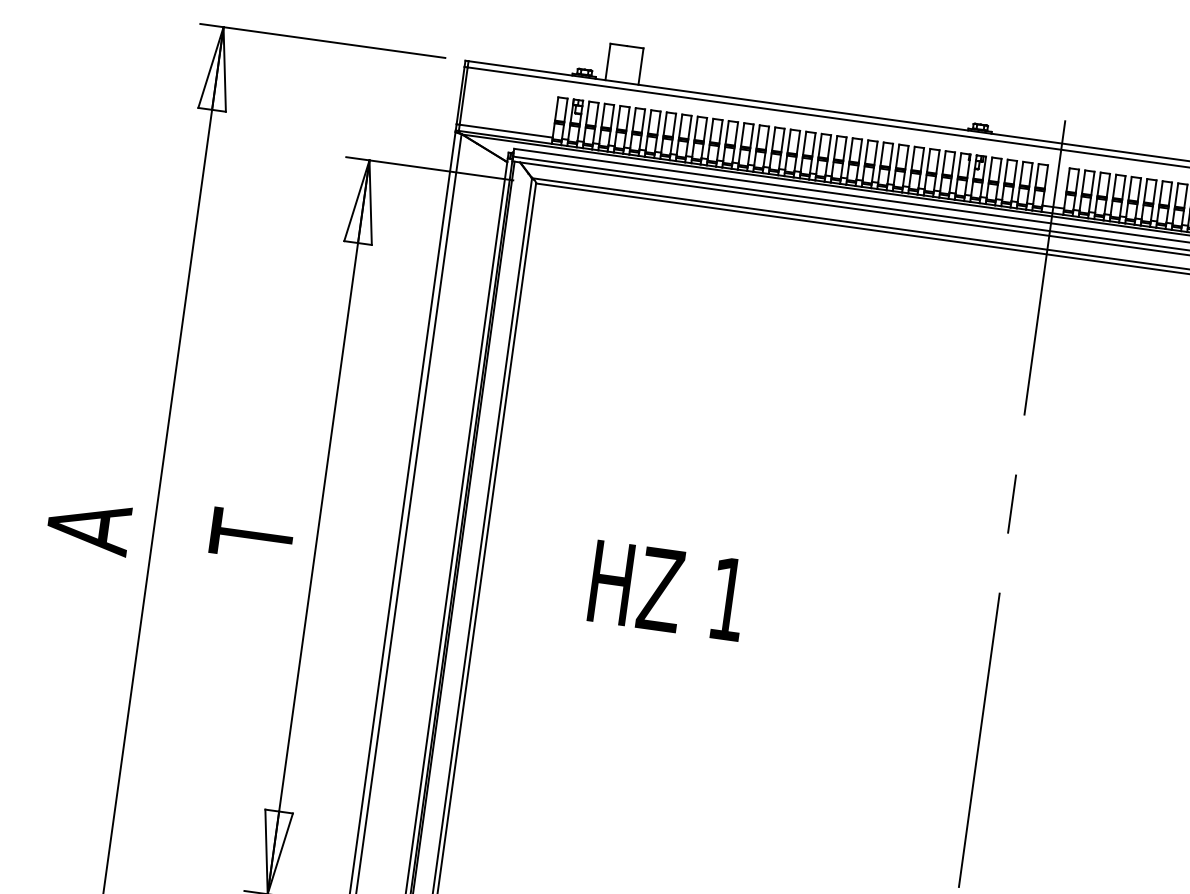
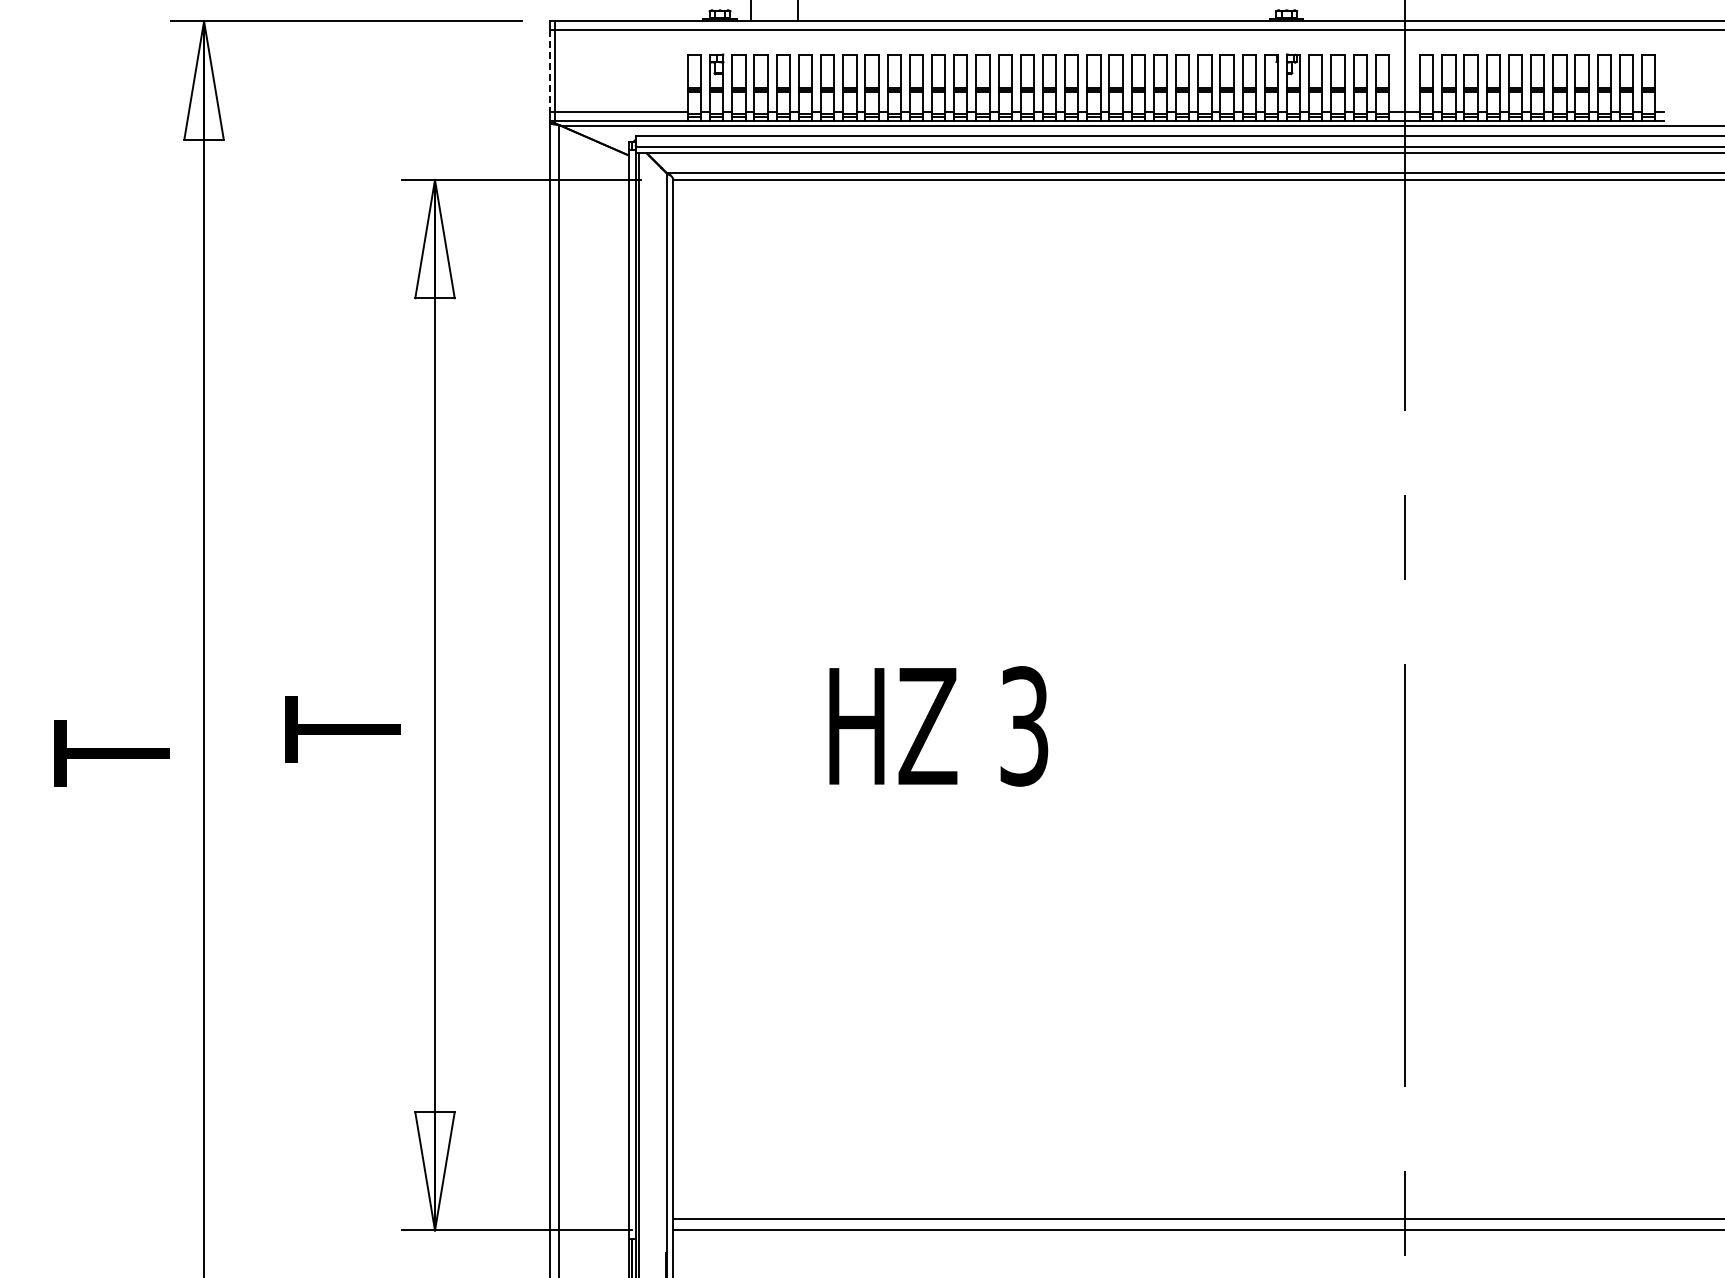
line: (460, 95) -> (550, 71), solid -> dashed
text: (88, 527) -> (112, 750), A -> T
text: (728, 599) -> (1024, 726), 1 -> 3

